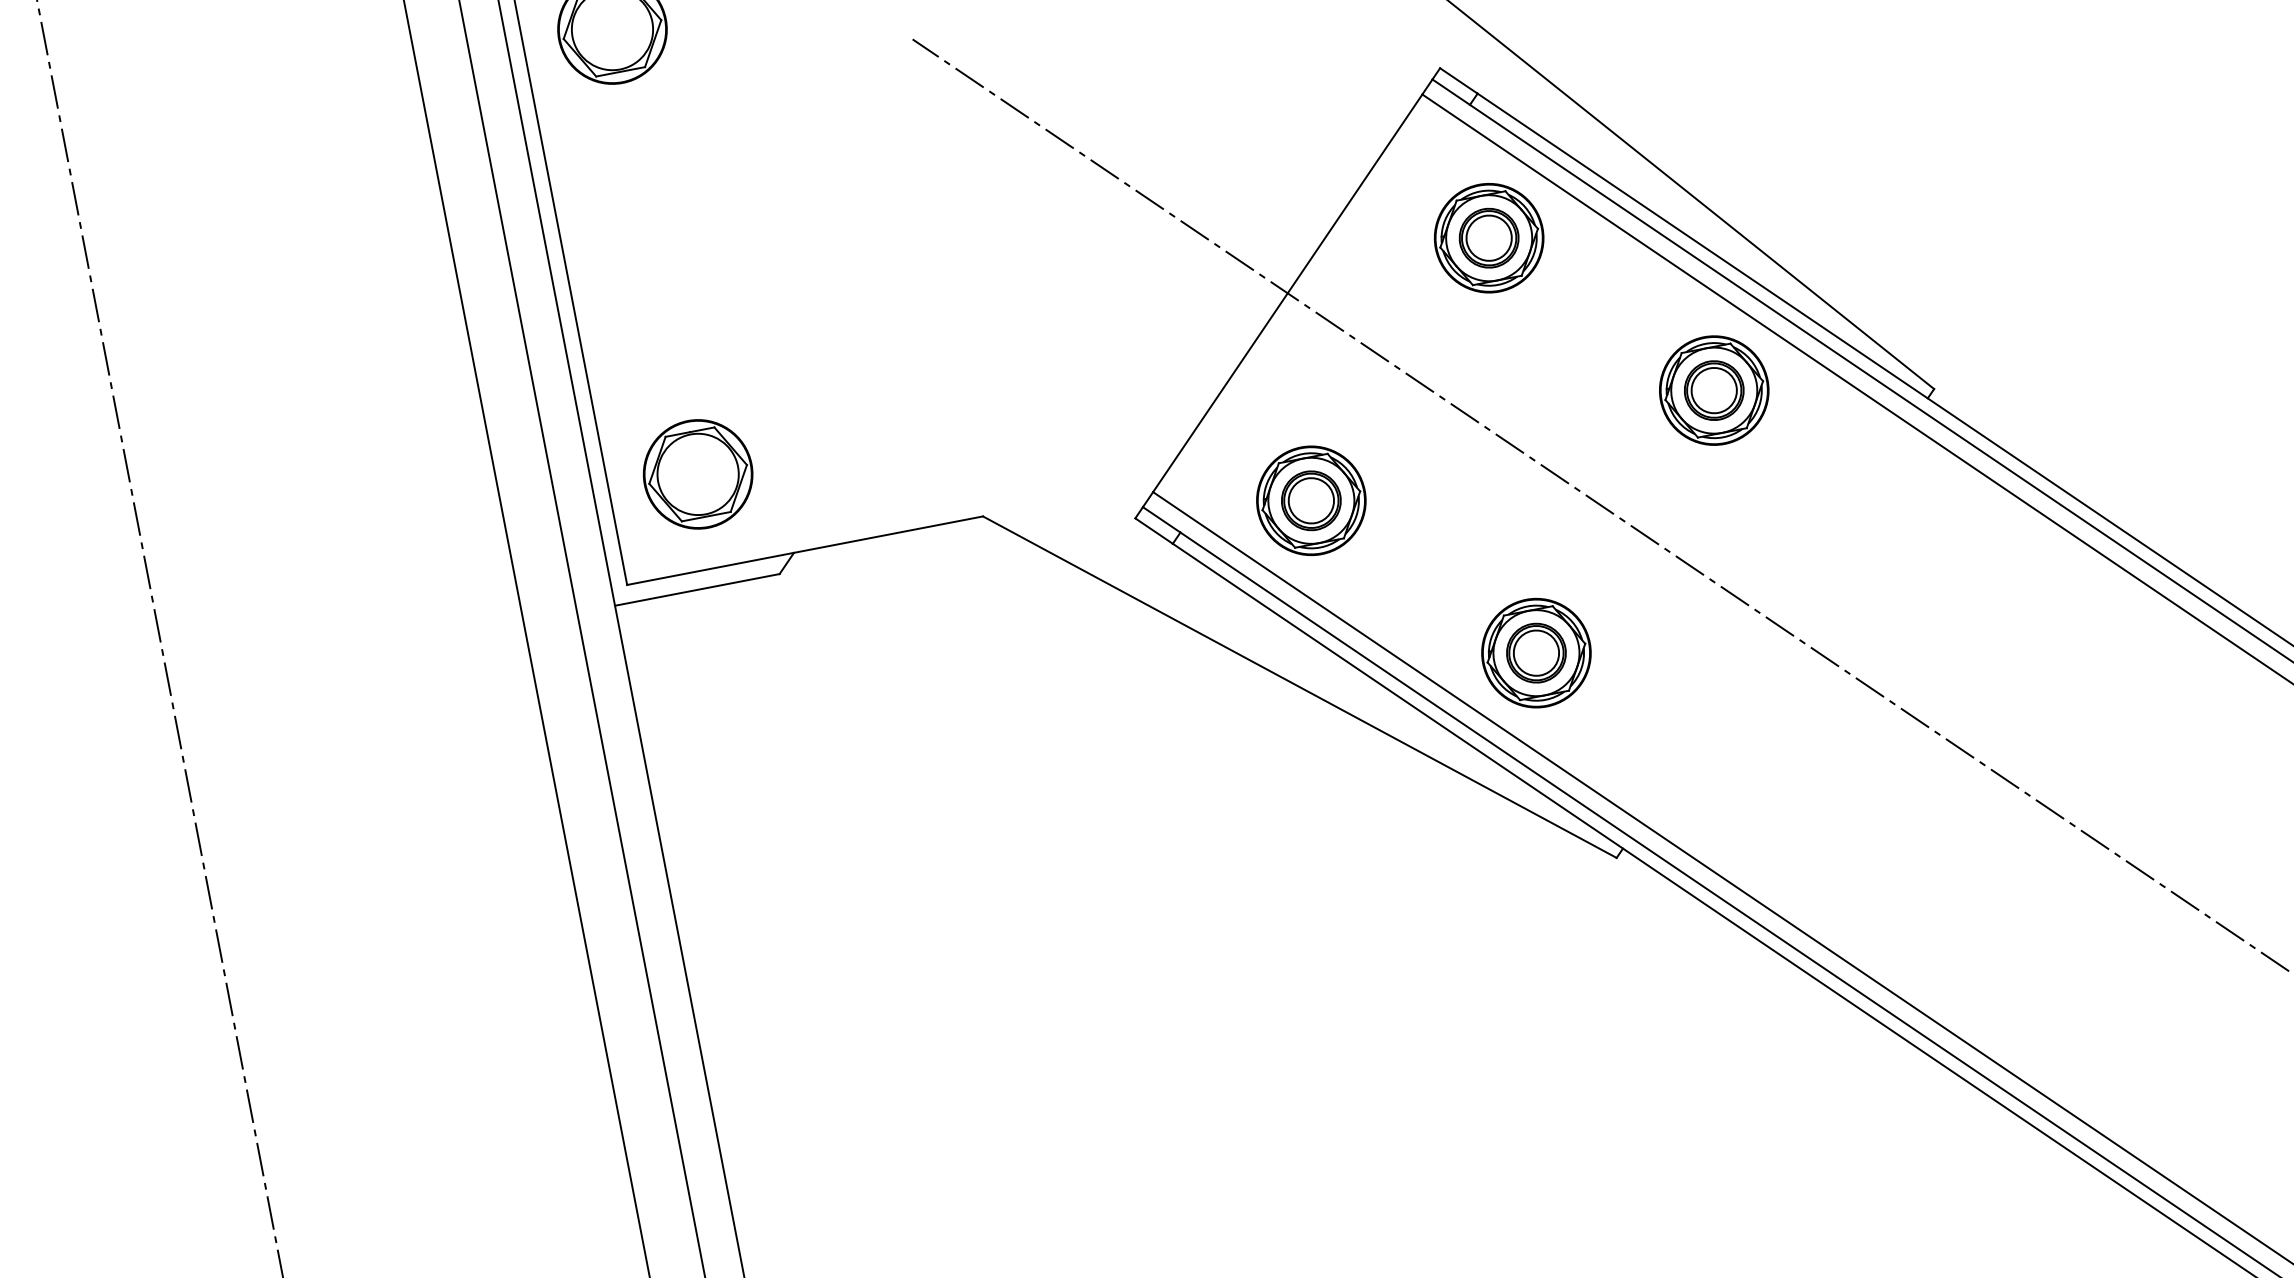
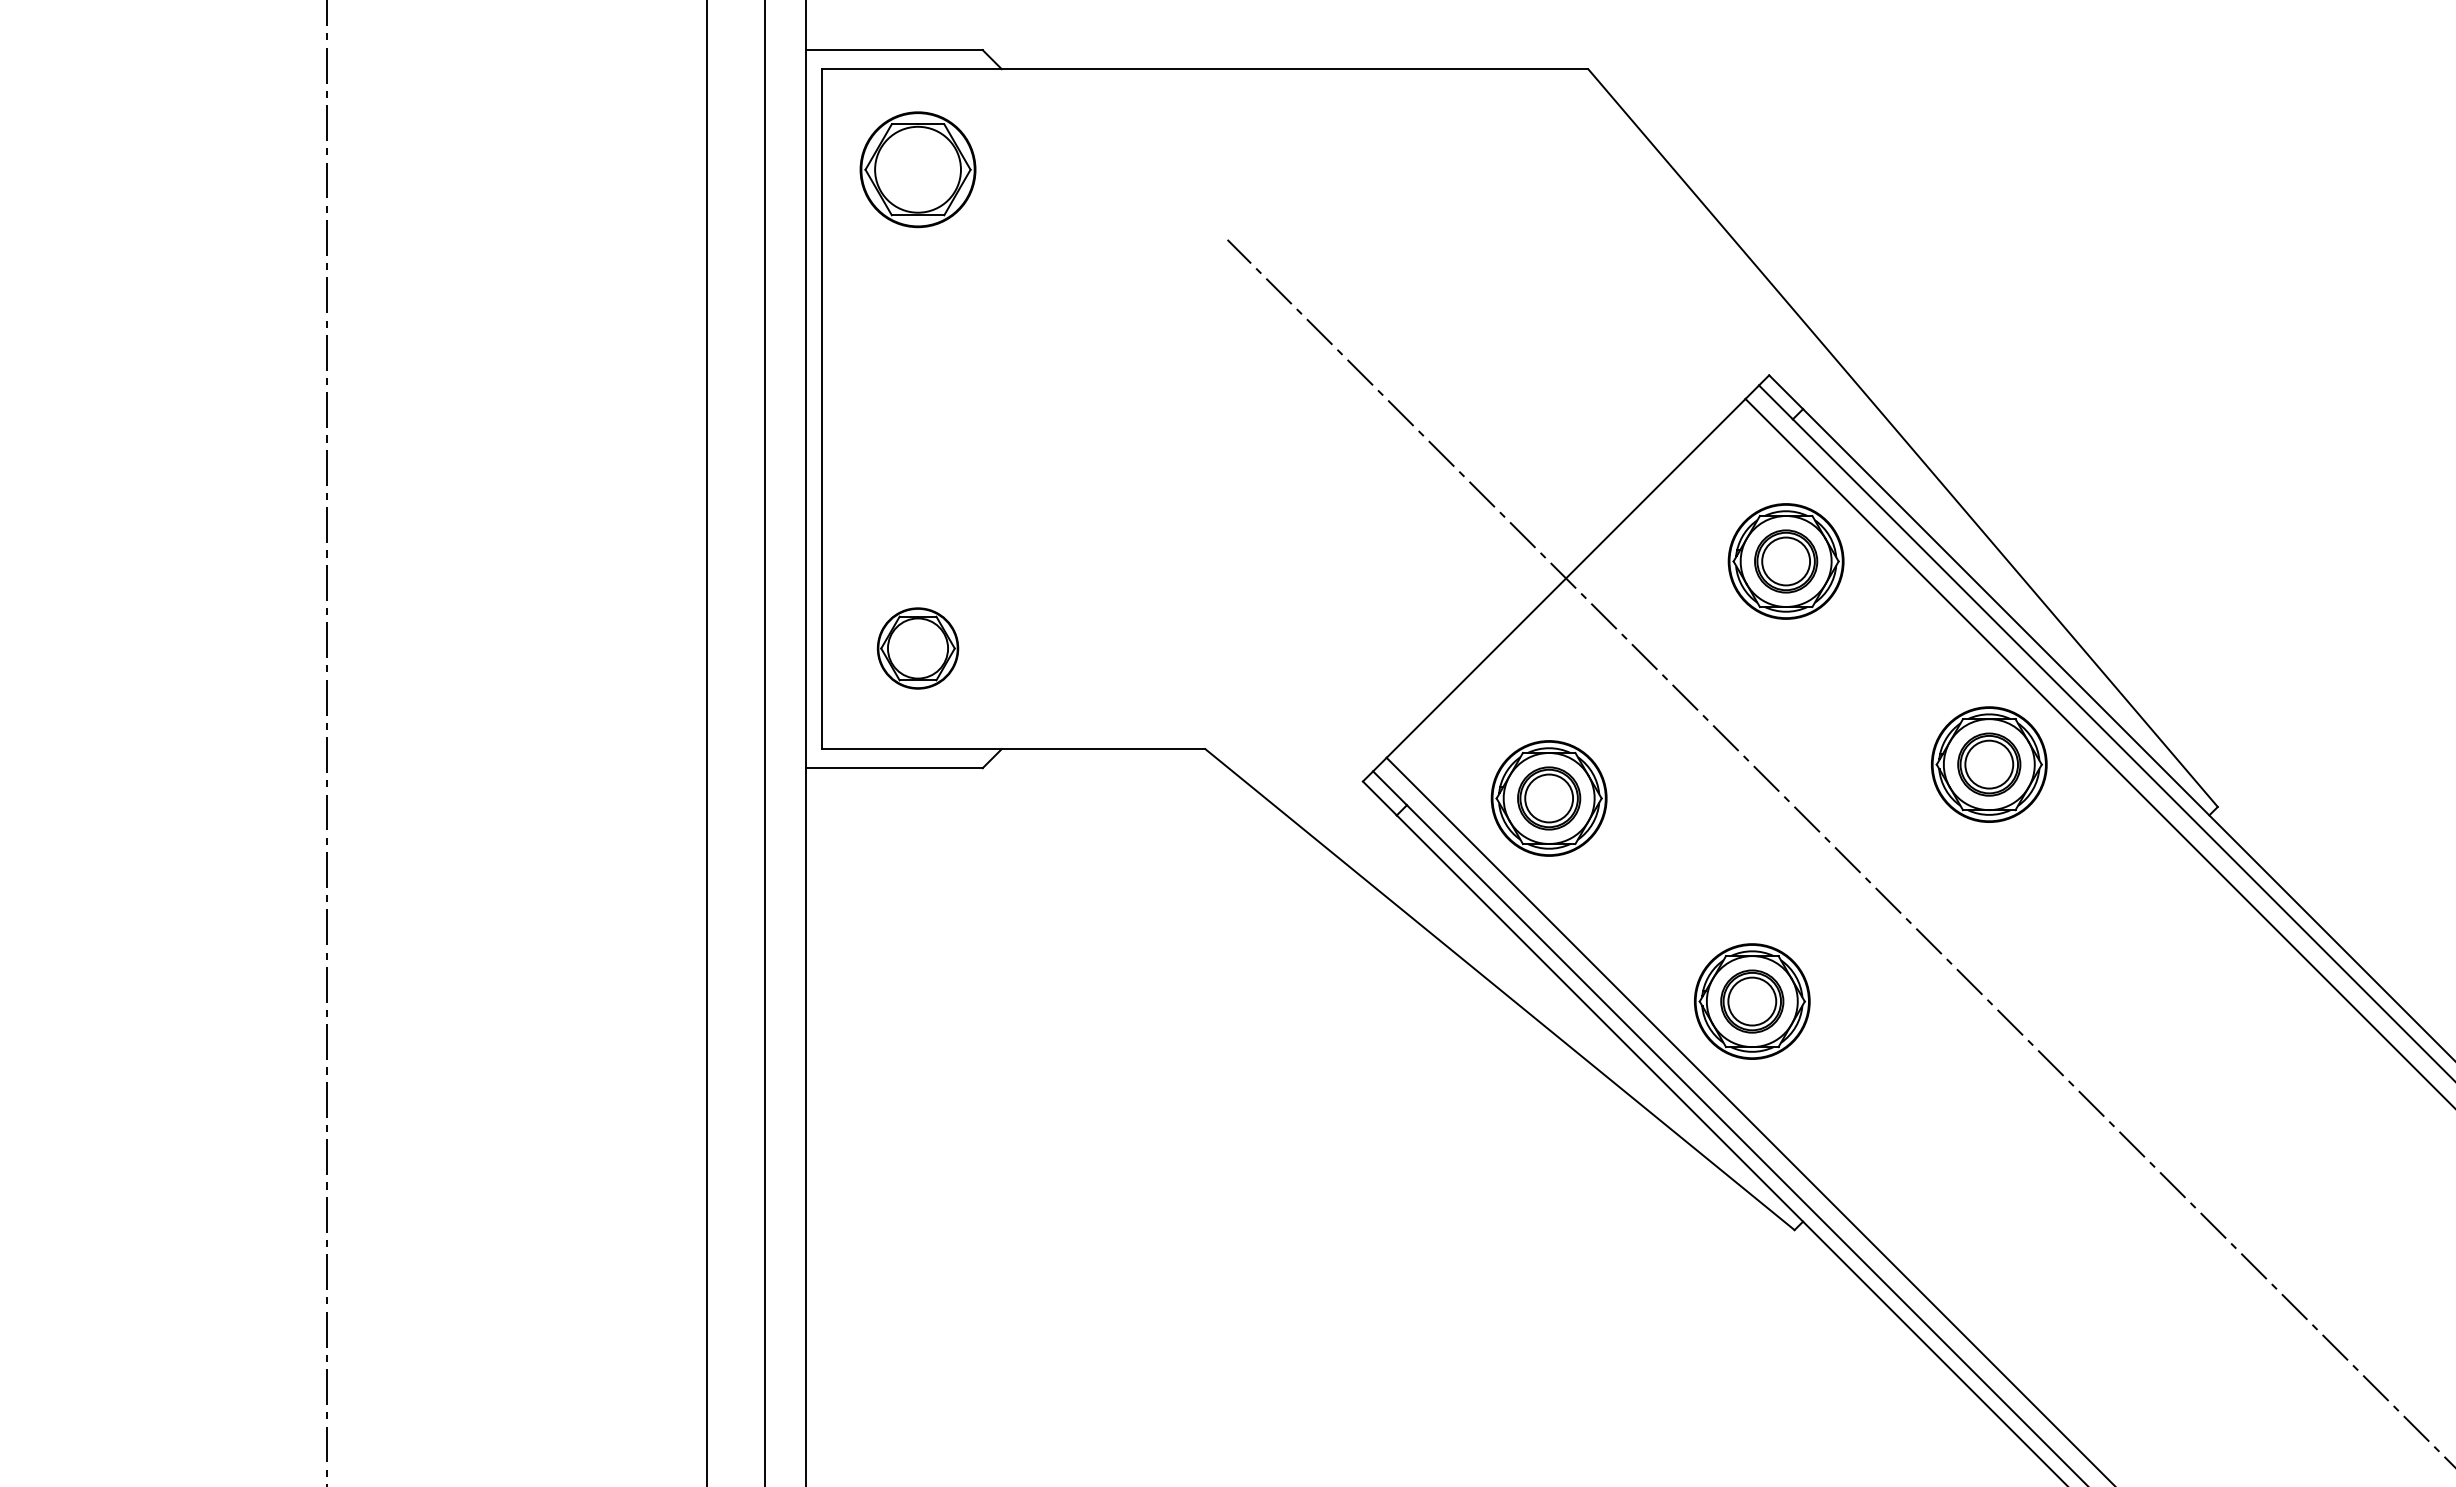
part: (697, 474) -> (917, 648), size x0.7

